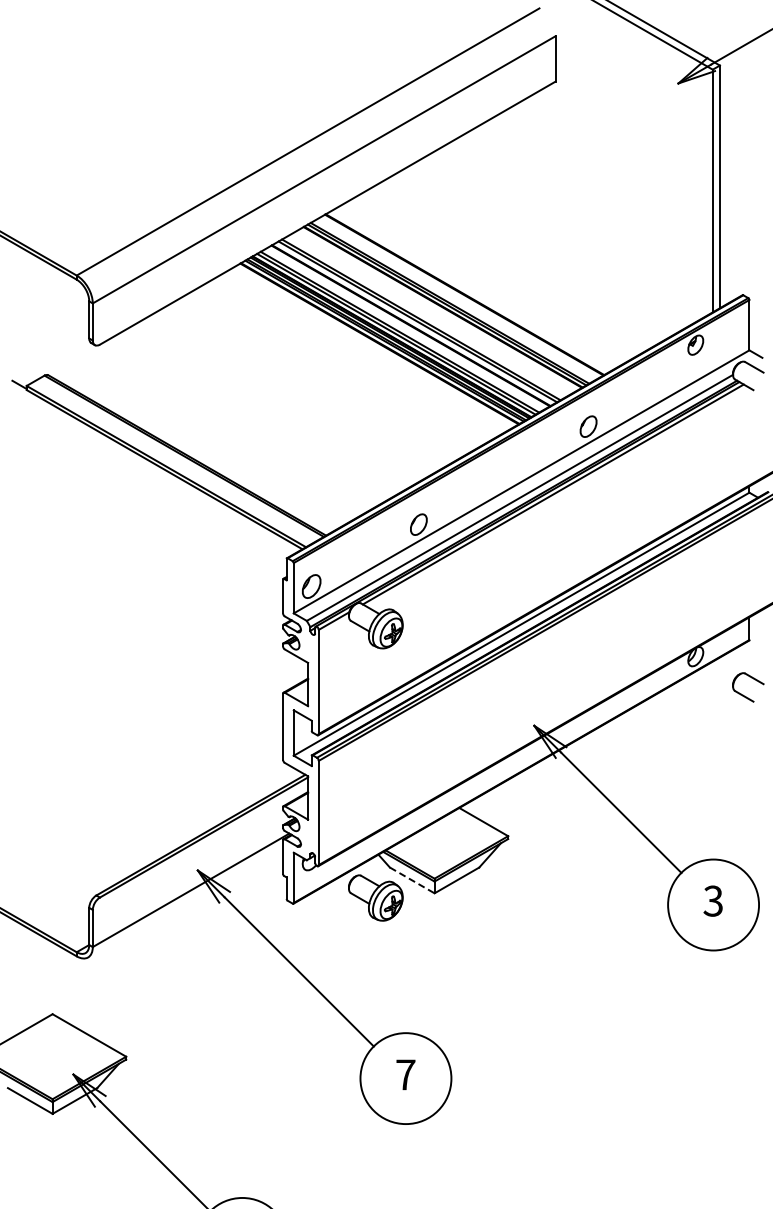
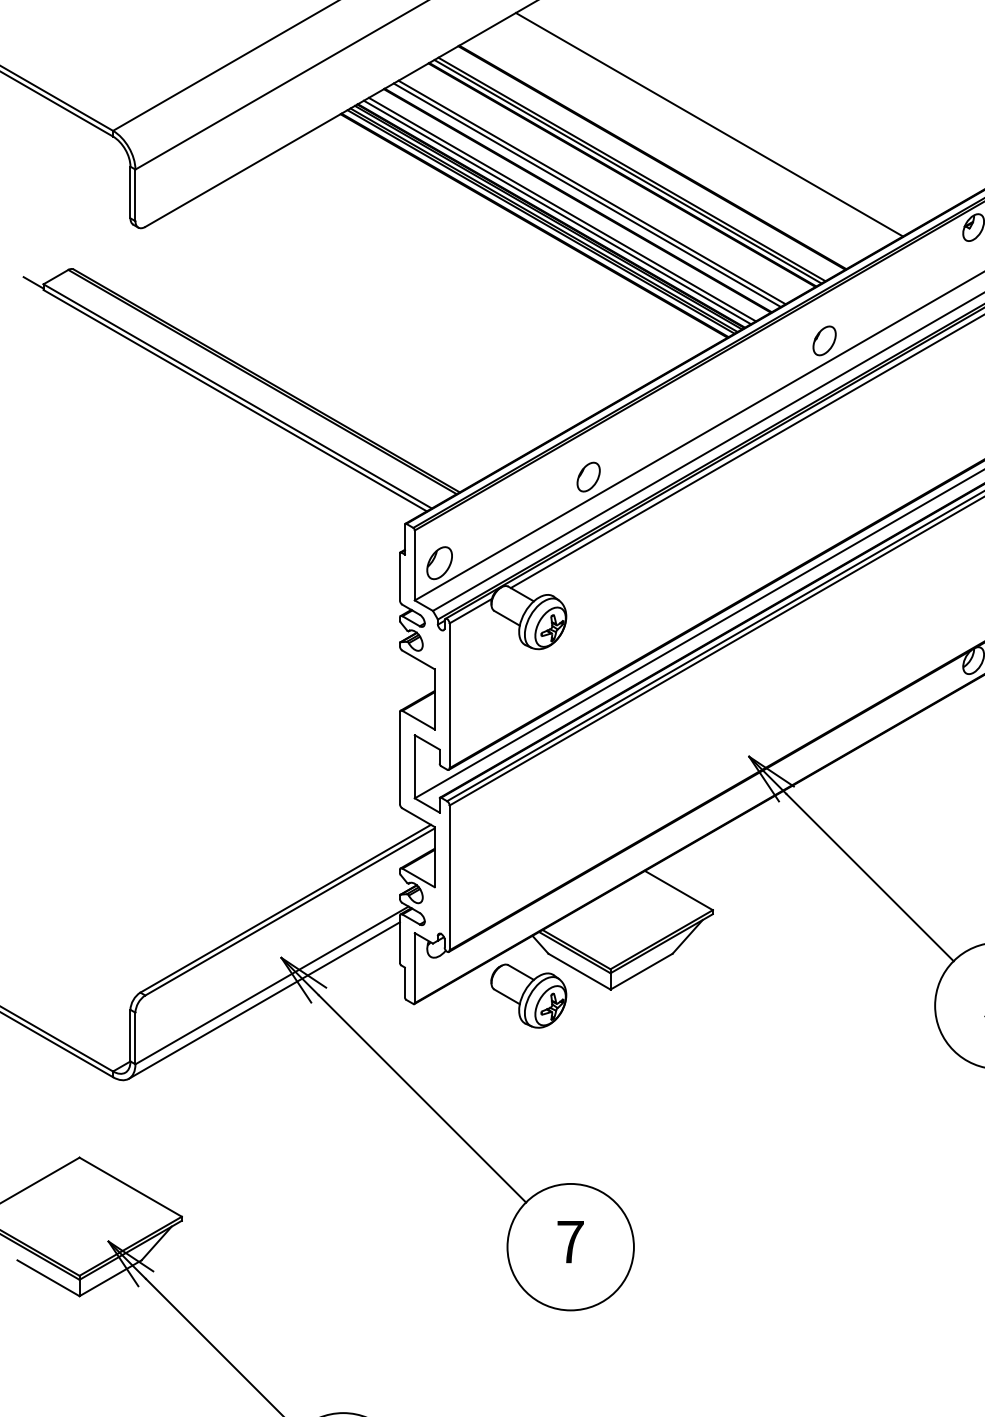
line: (505, 270) -> (709, 123), added
line: (412, 880) -> (579, 971), dashed -> solid
line: (185, 900) -> (264, 999), added

